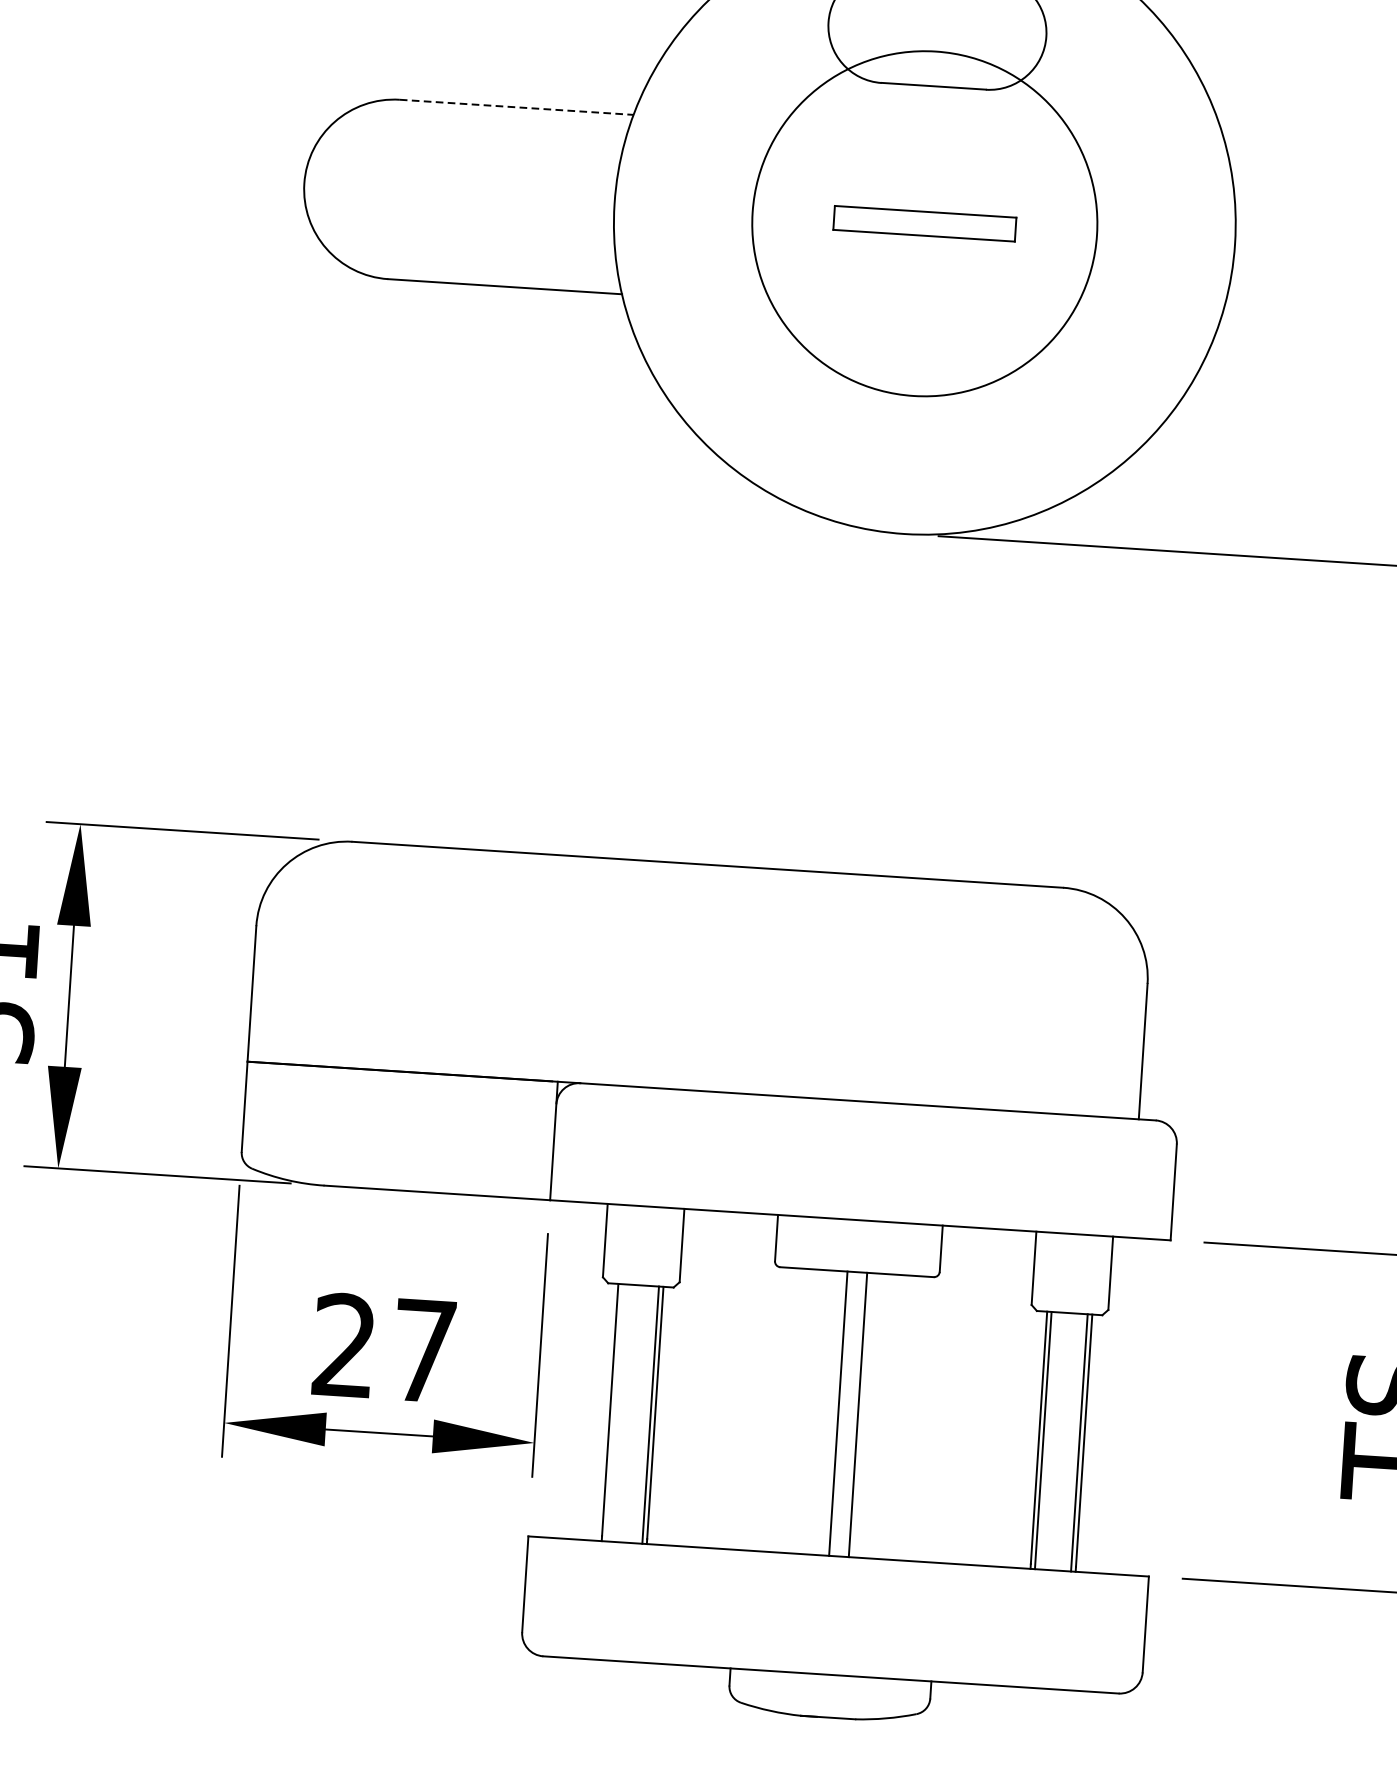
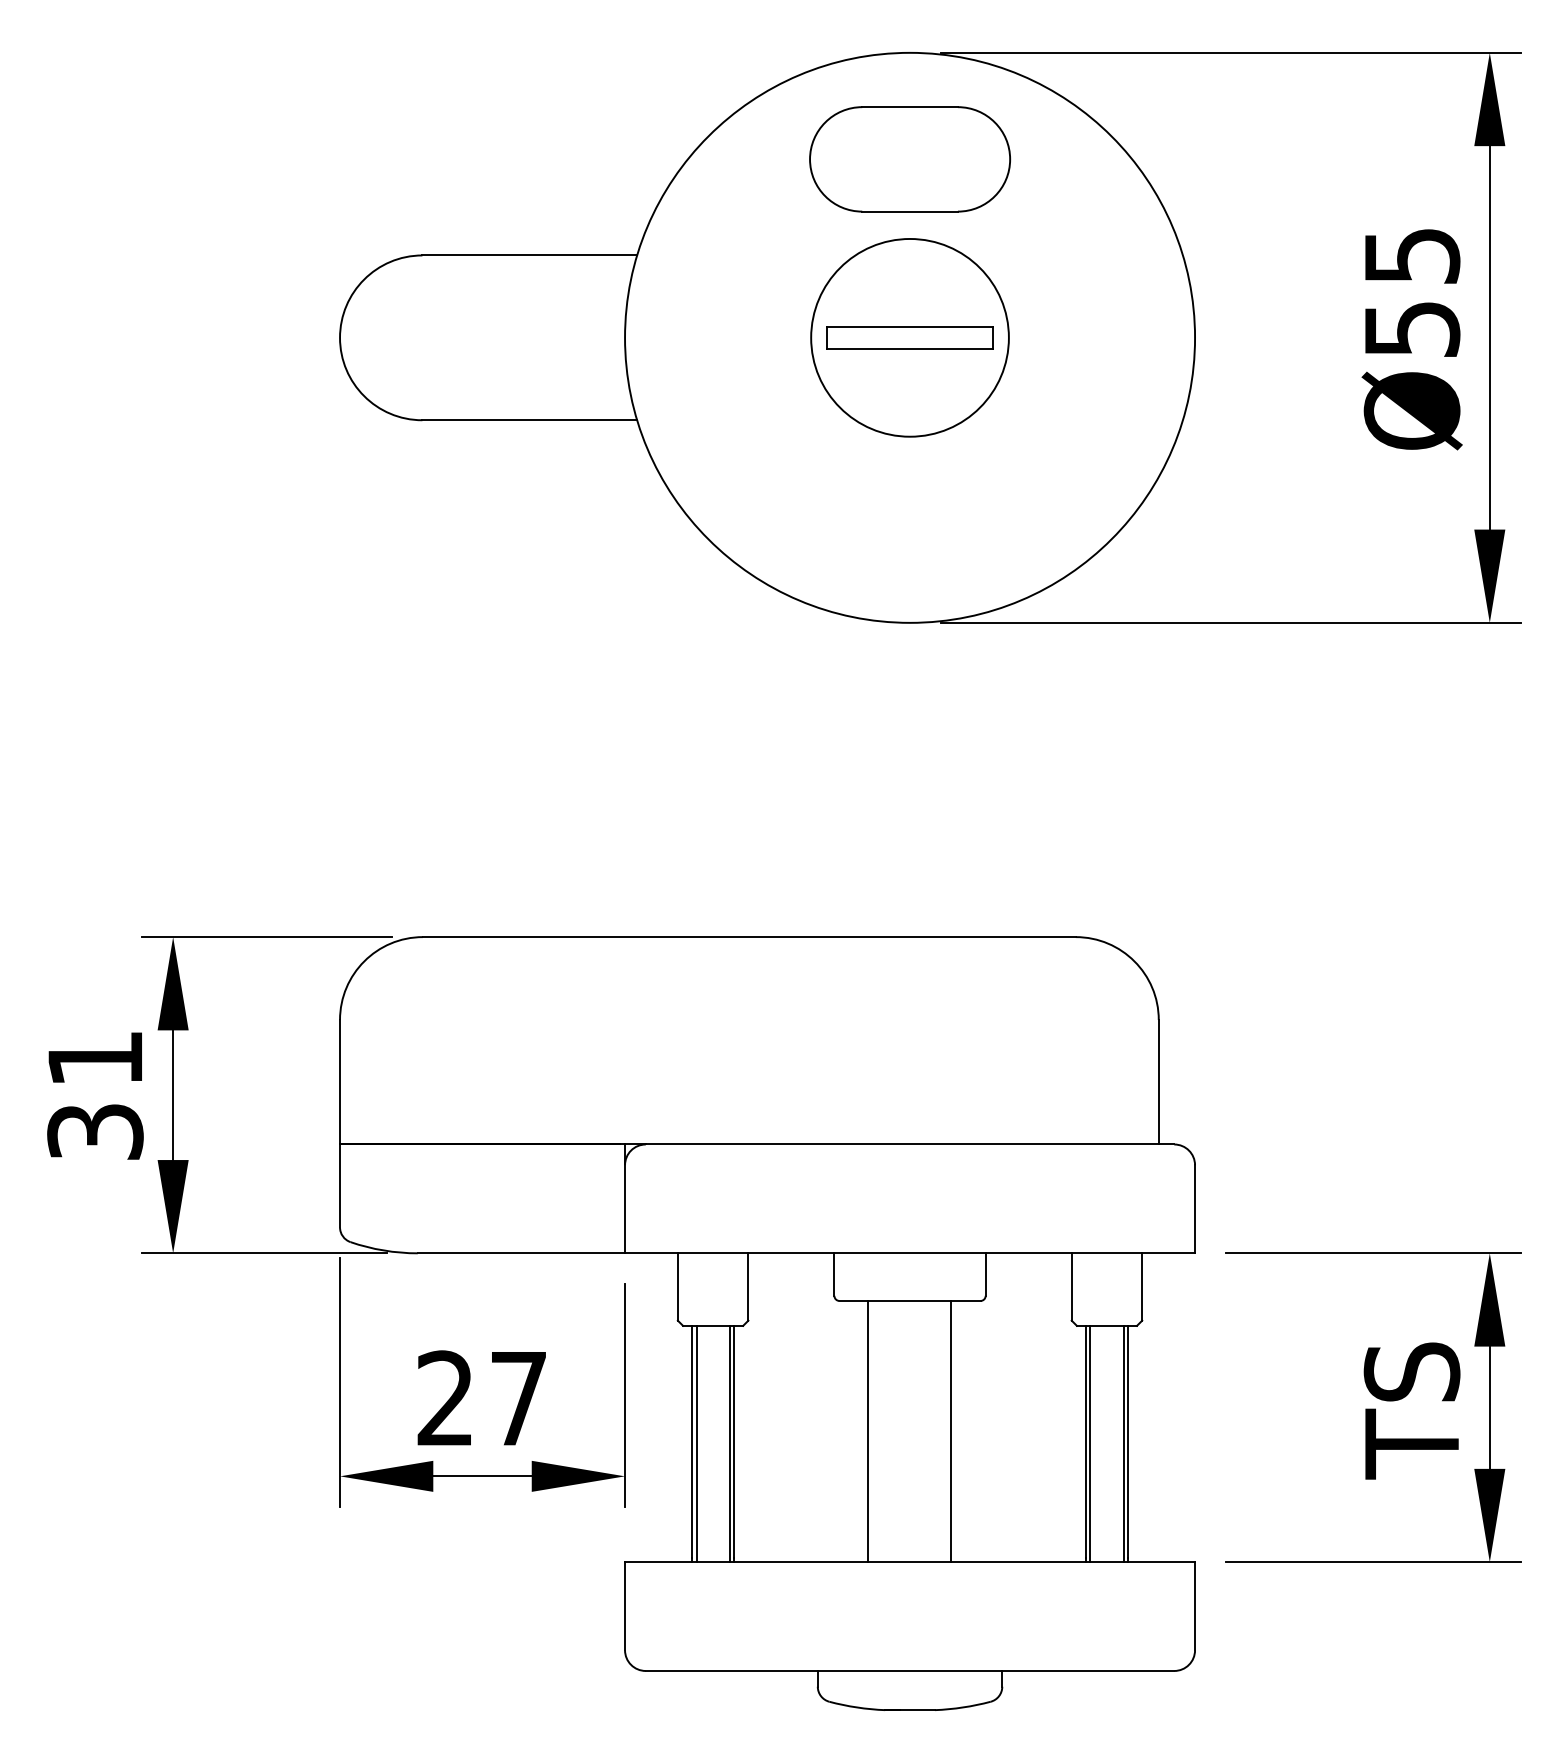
line: (517, 107) -> (530, 255), dashed -> solid
circle: (924, 223) -> (909, 337), size x0.62
line: (614, 1412) -> (696, 1443), added
line: (838, 1413) -> (951, 1431), moved
line: (858, 1414) -> (868, 1431), moved

